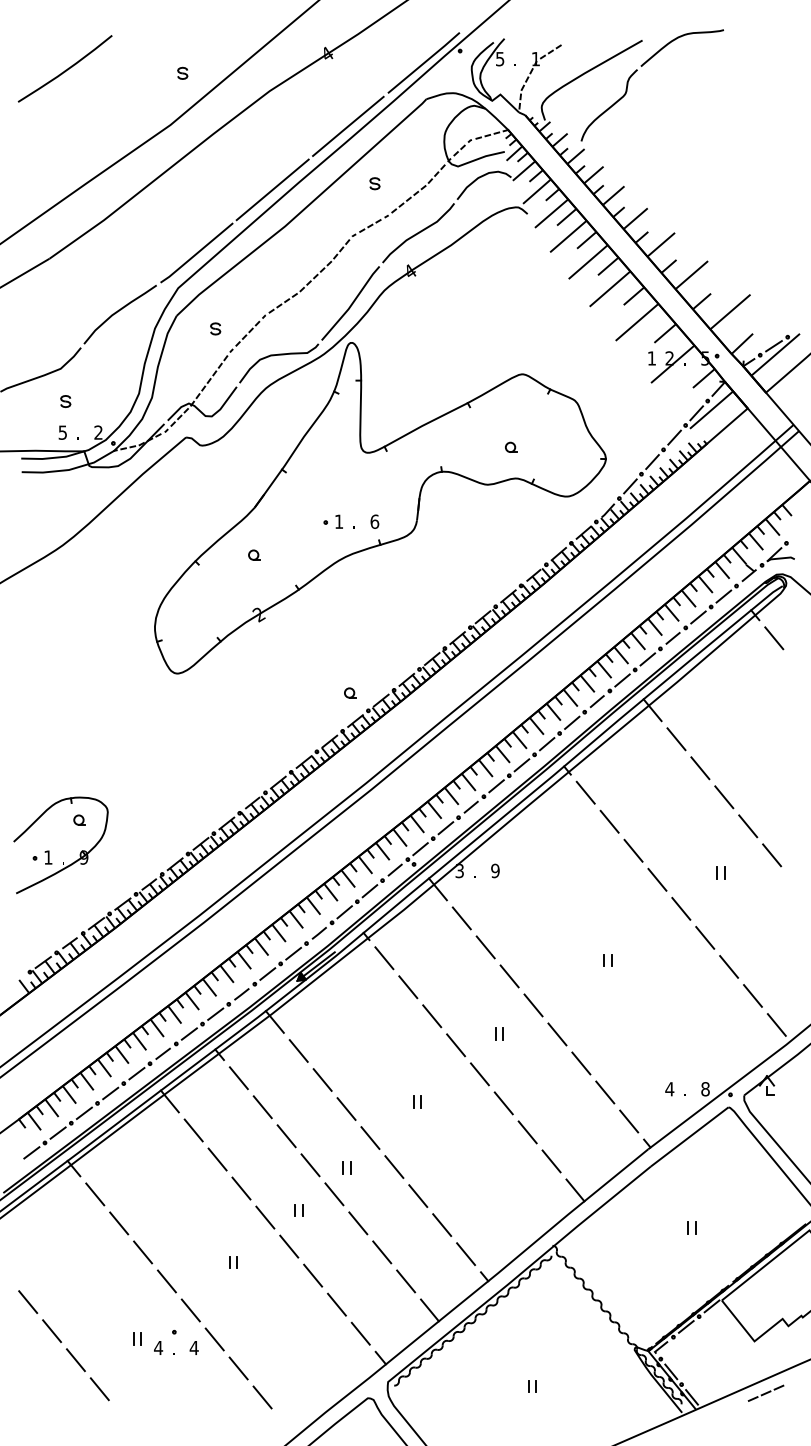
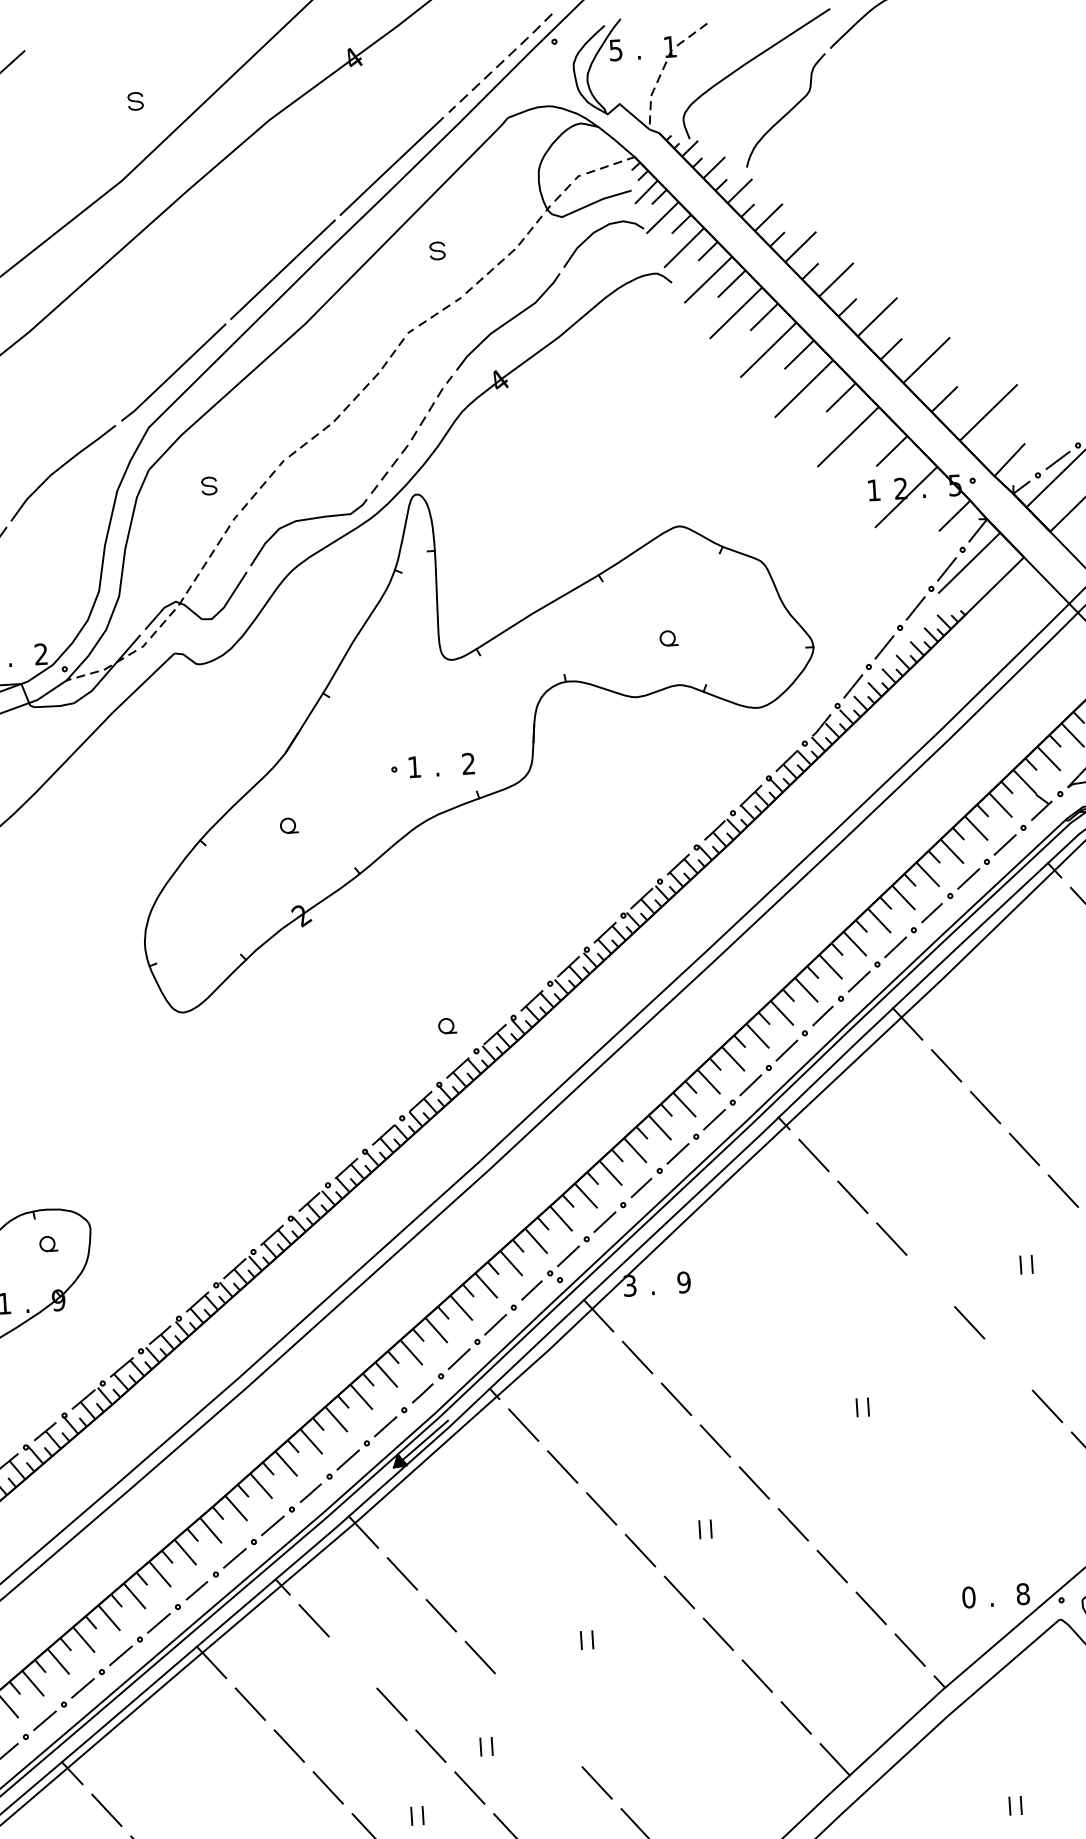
line: (424, 62) -> (501, 62), solid -> dashed
line: (351, 304) -> (413, 436), solid -> dashed
text: (374, 521) -> (468, 763), 6 -> 2
line: (657, 879) -> (930, 1280), removed
line: (705, 937) -> (1009, 1363), removed
text: (669, 1089) -> (968, 1597), 4 -> 0
line: (262, 1107) -> (352, 1662), removed
line: (370, 1137) -> (519, 1698), removed
line: (394, 1166) -> (558, 1740), removed

